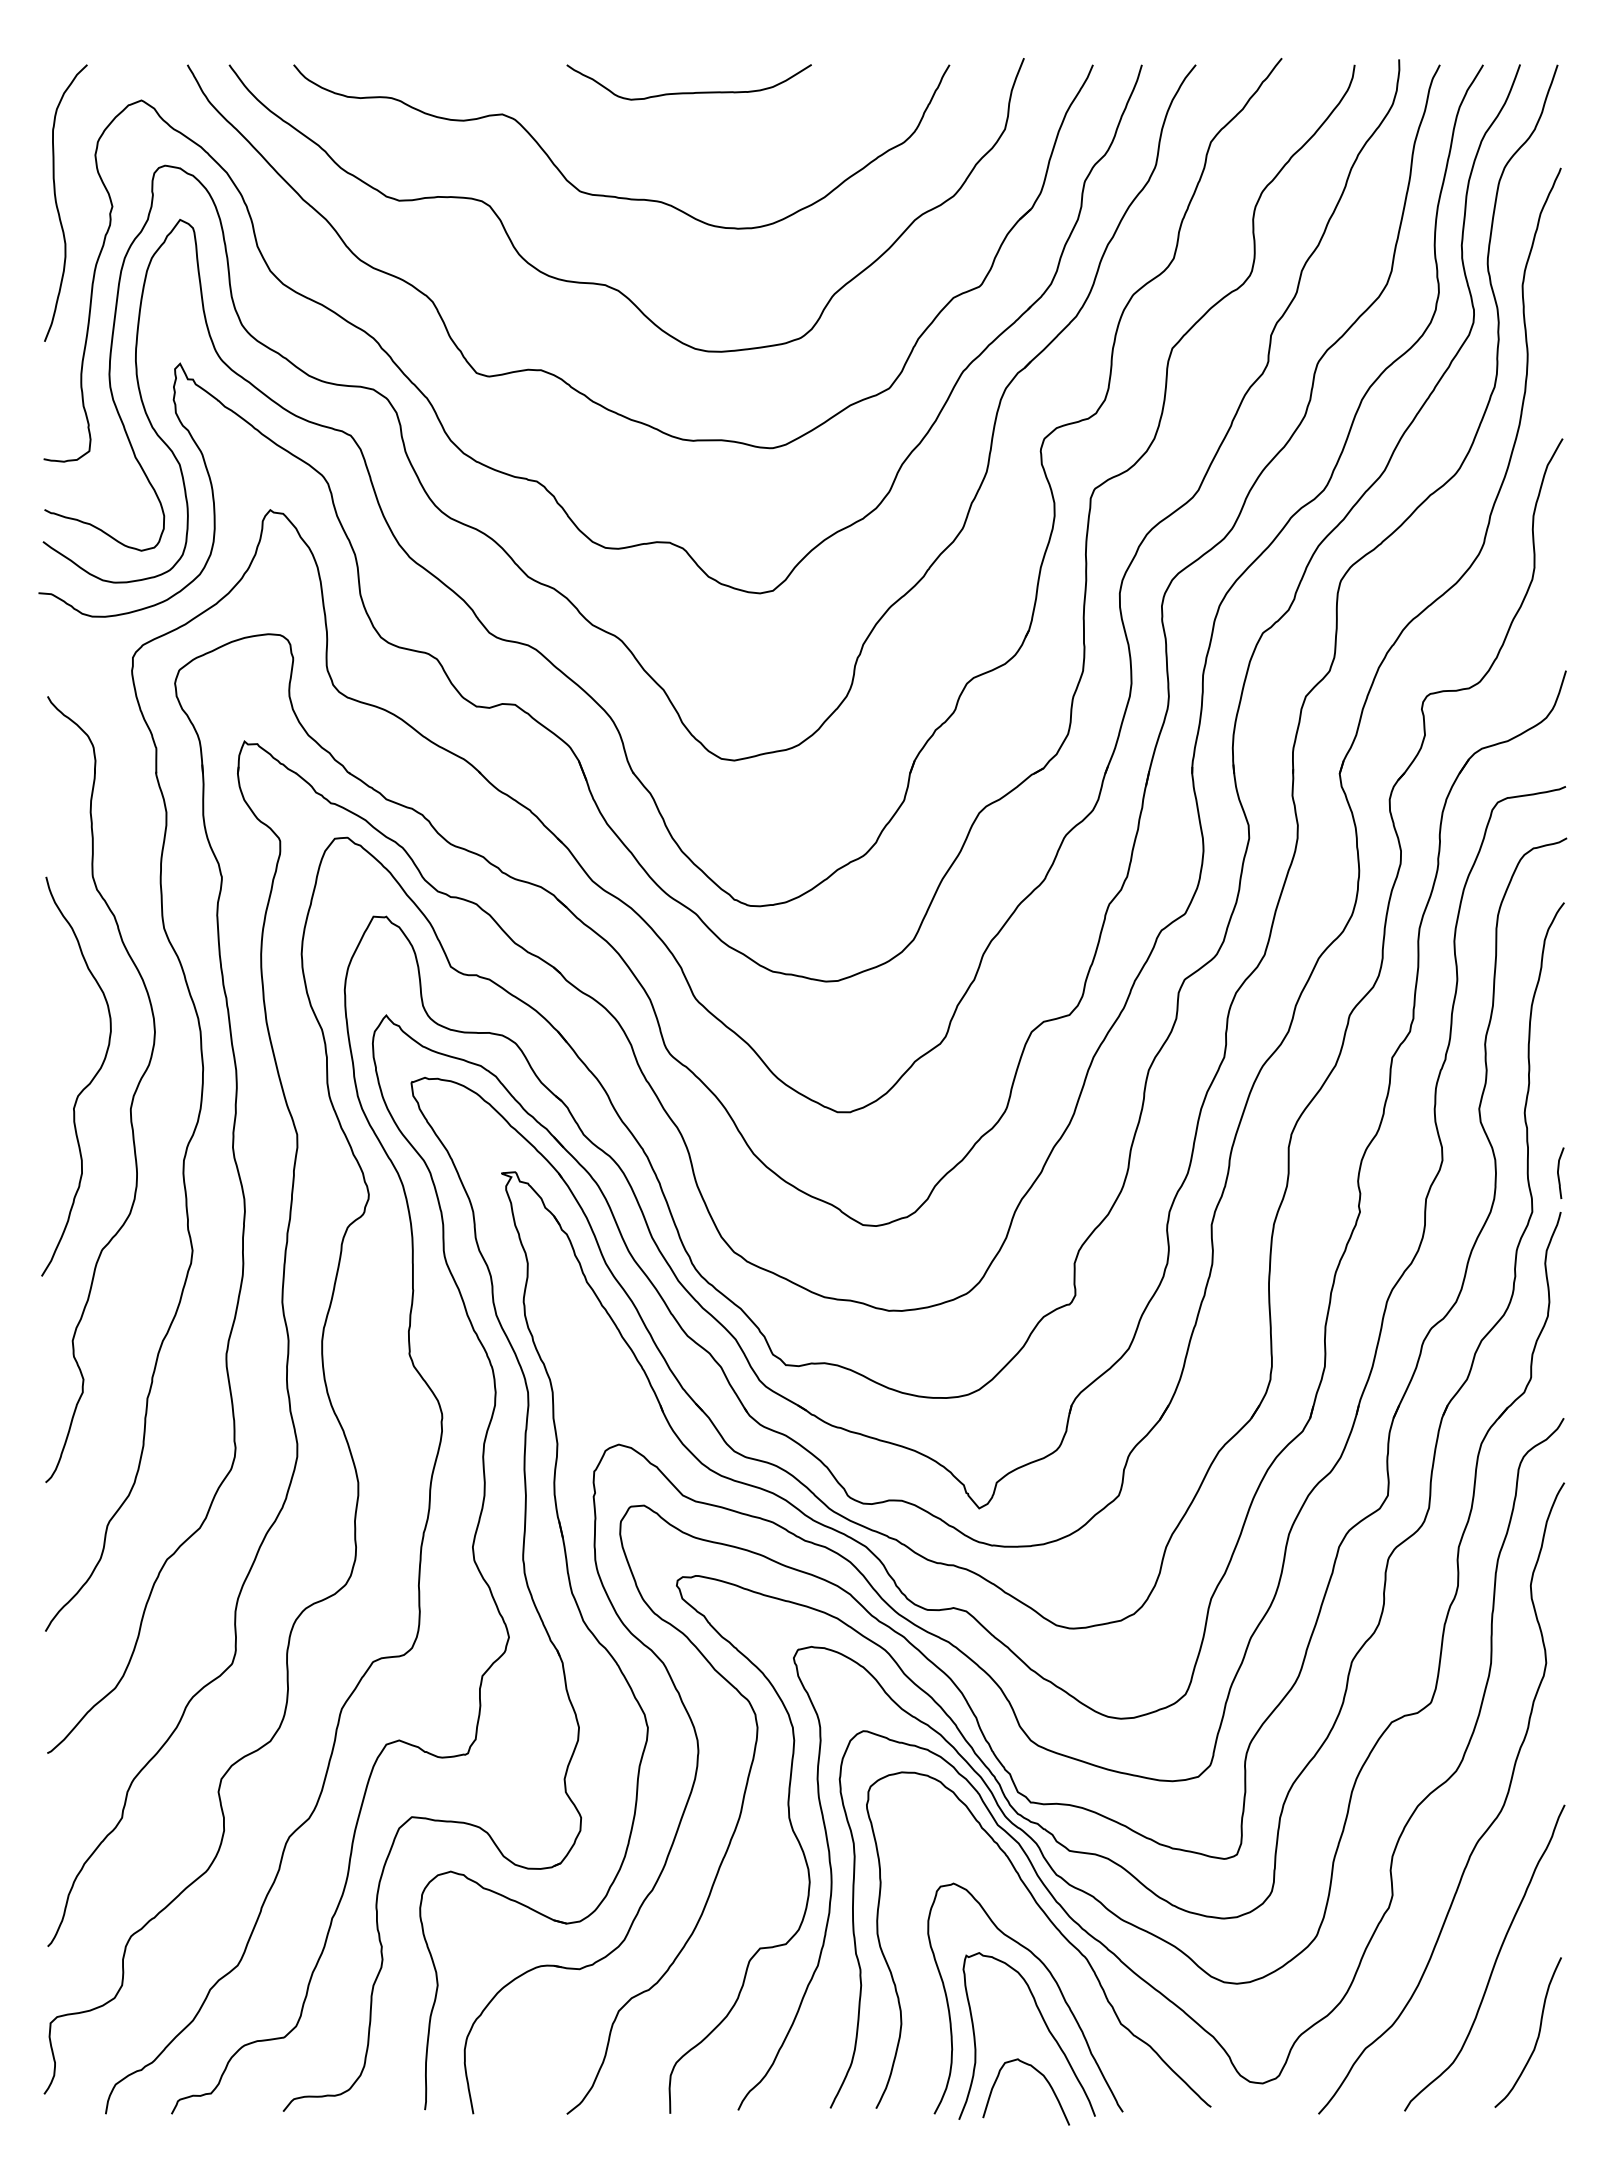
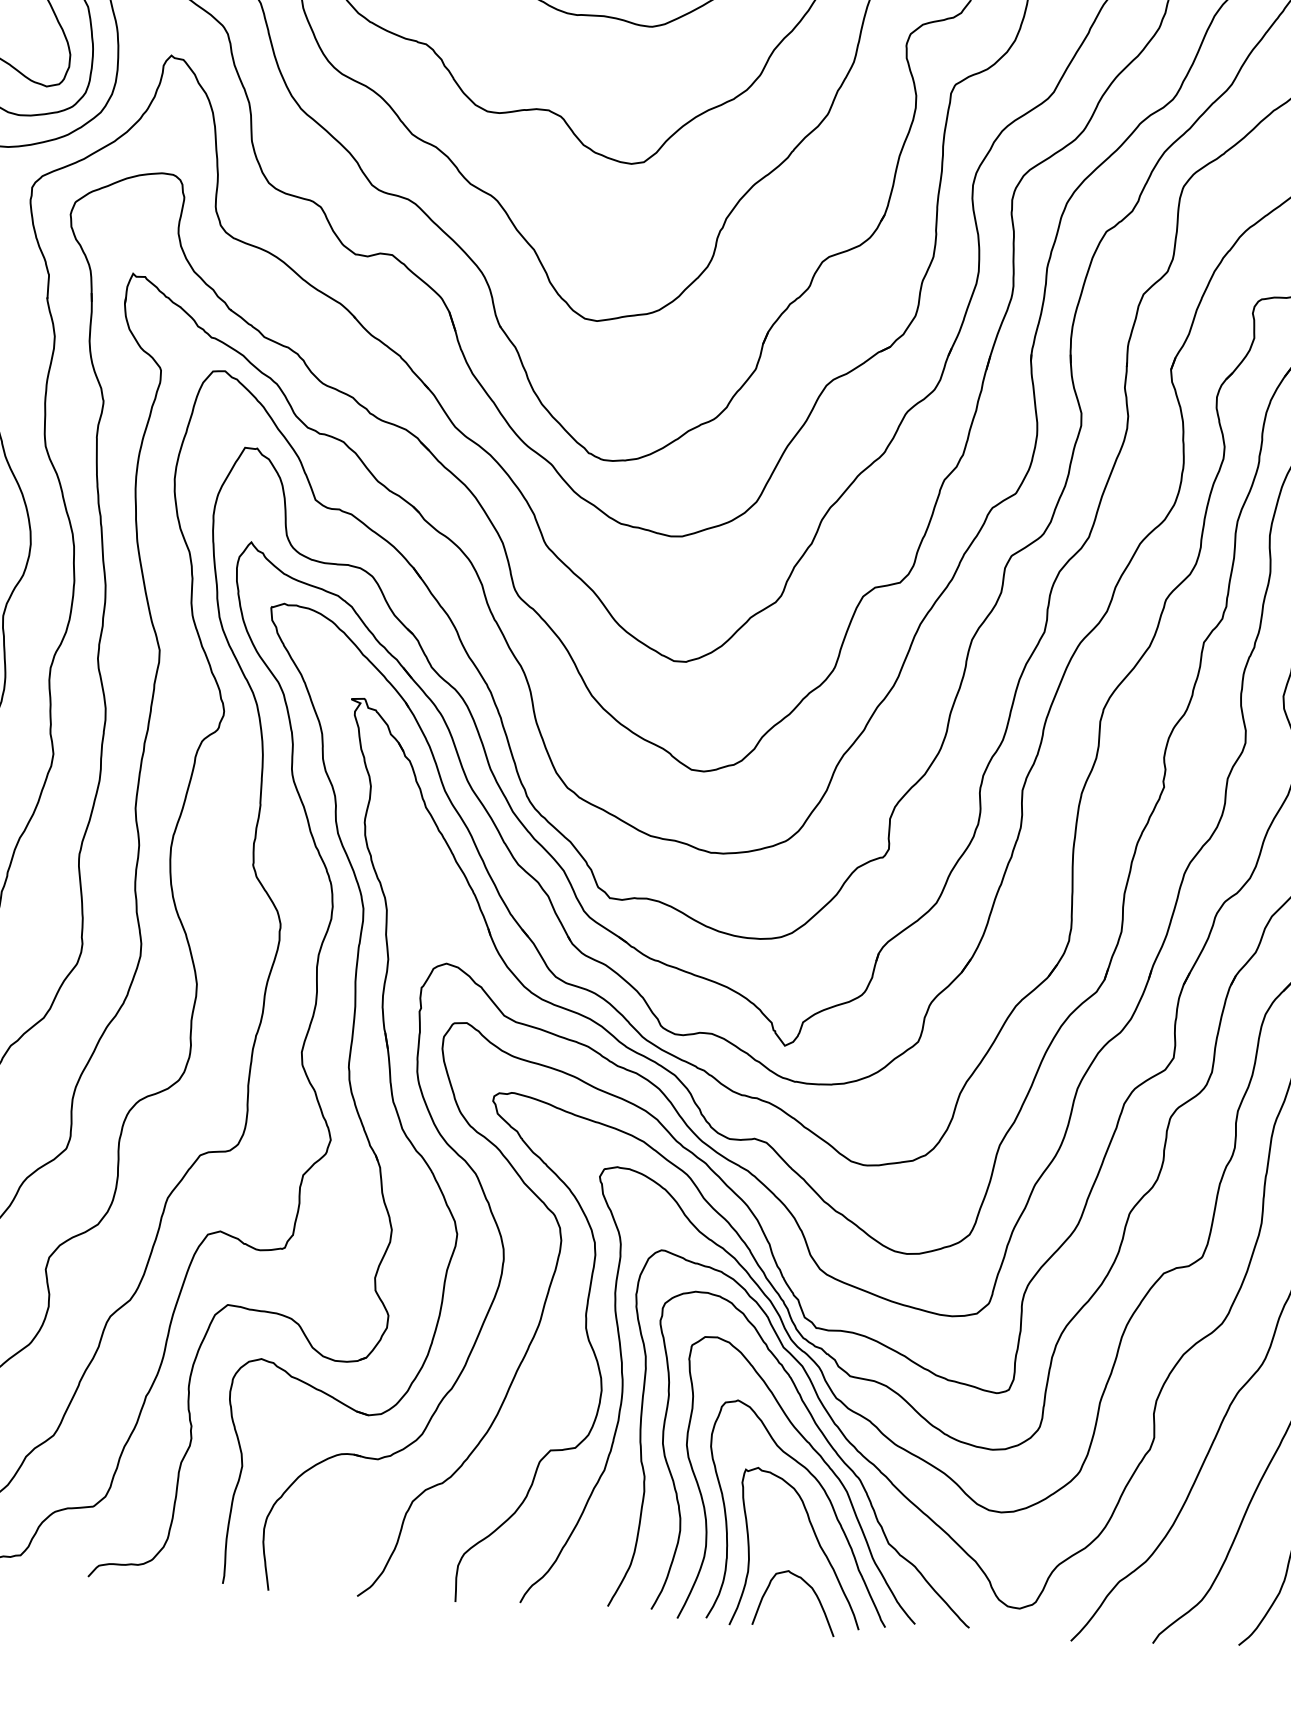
curve: (1048, 1943) -> (824, 1462), added

